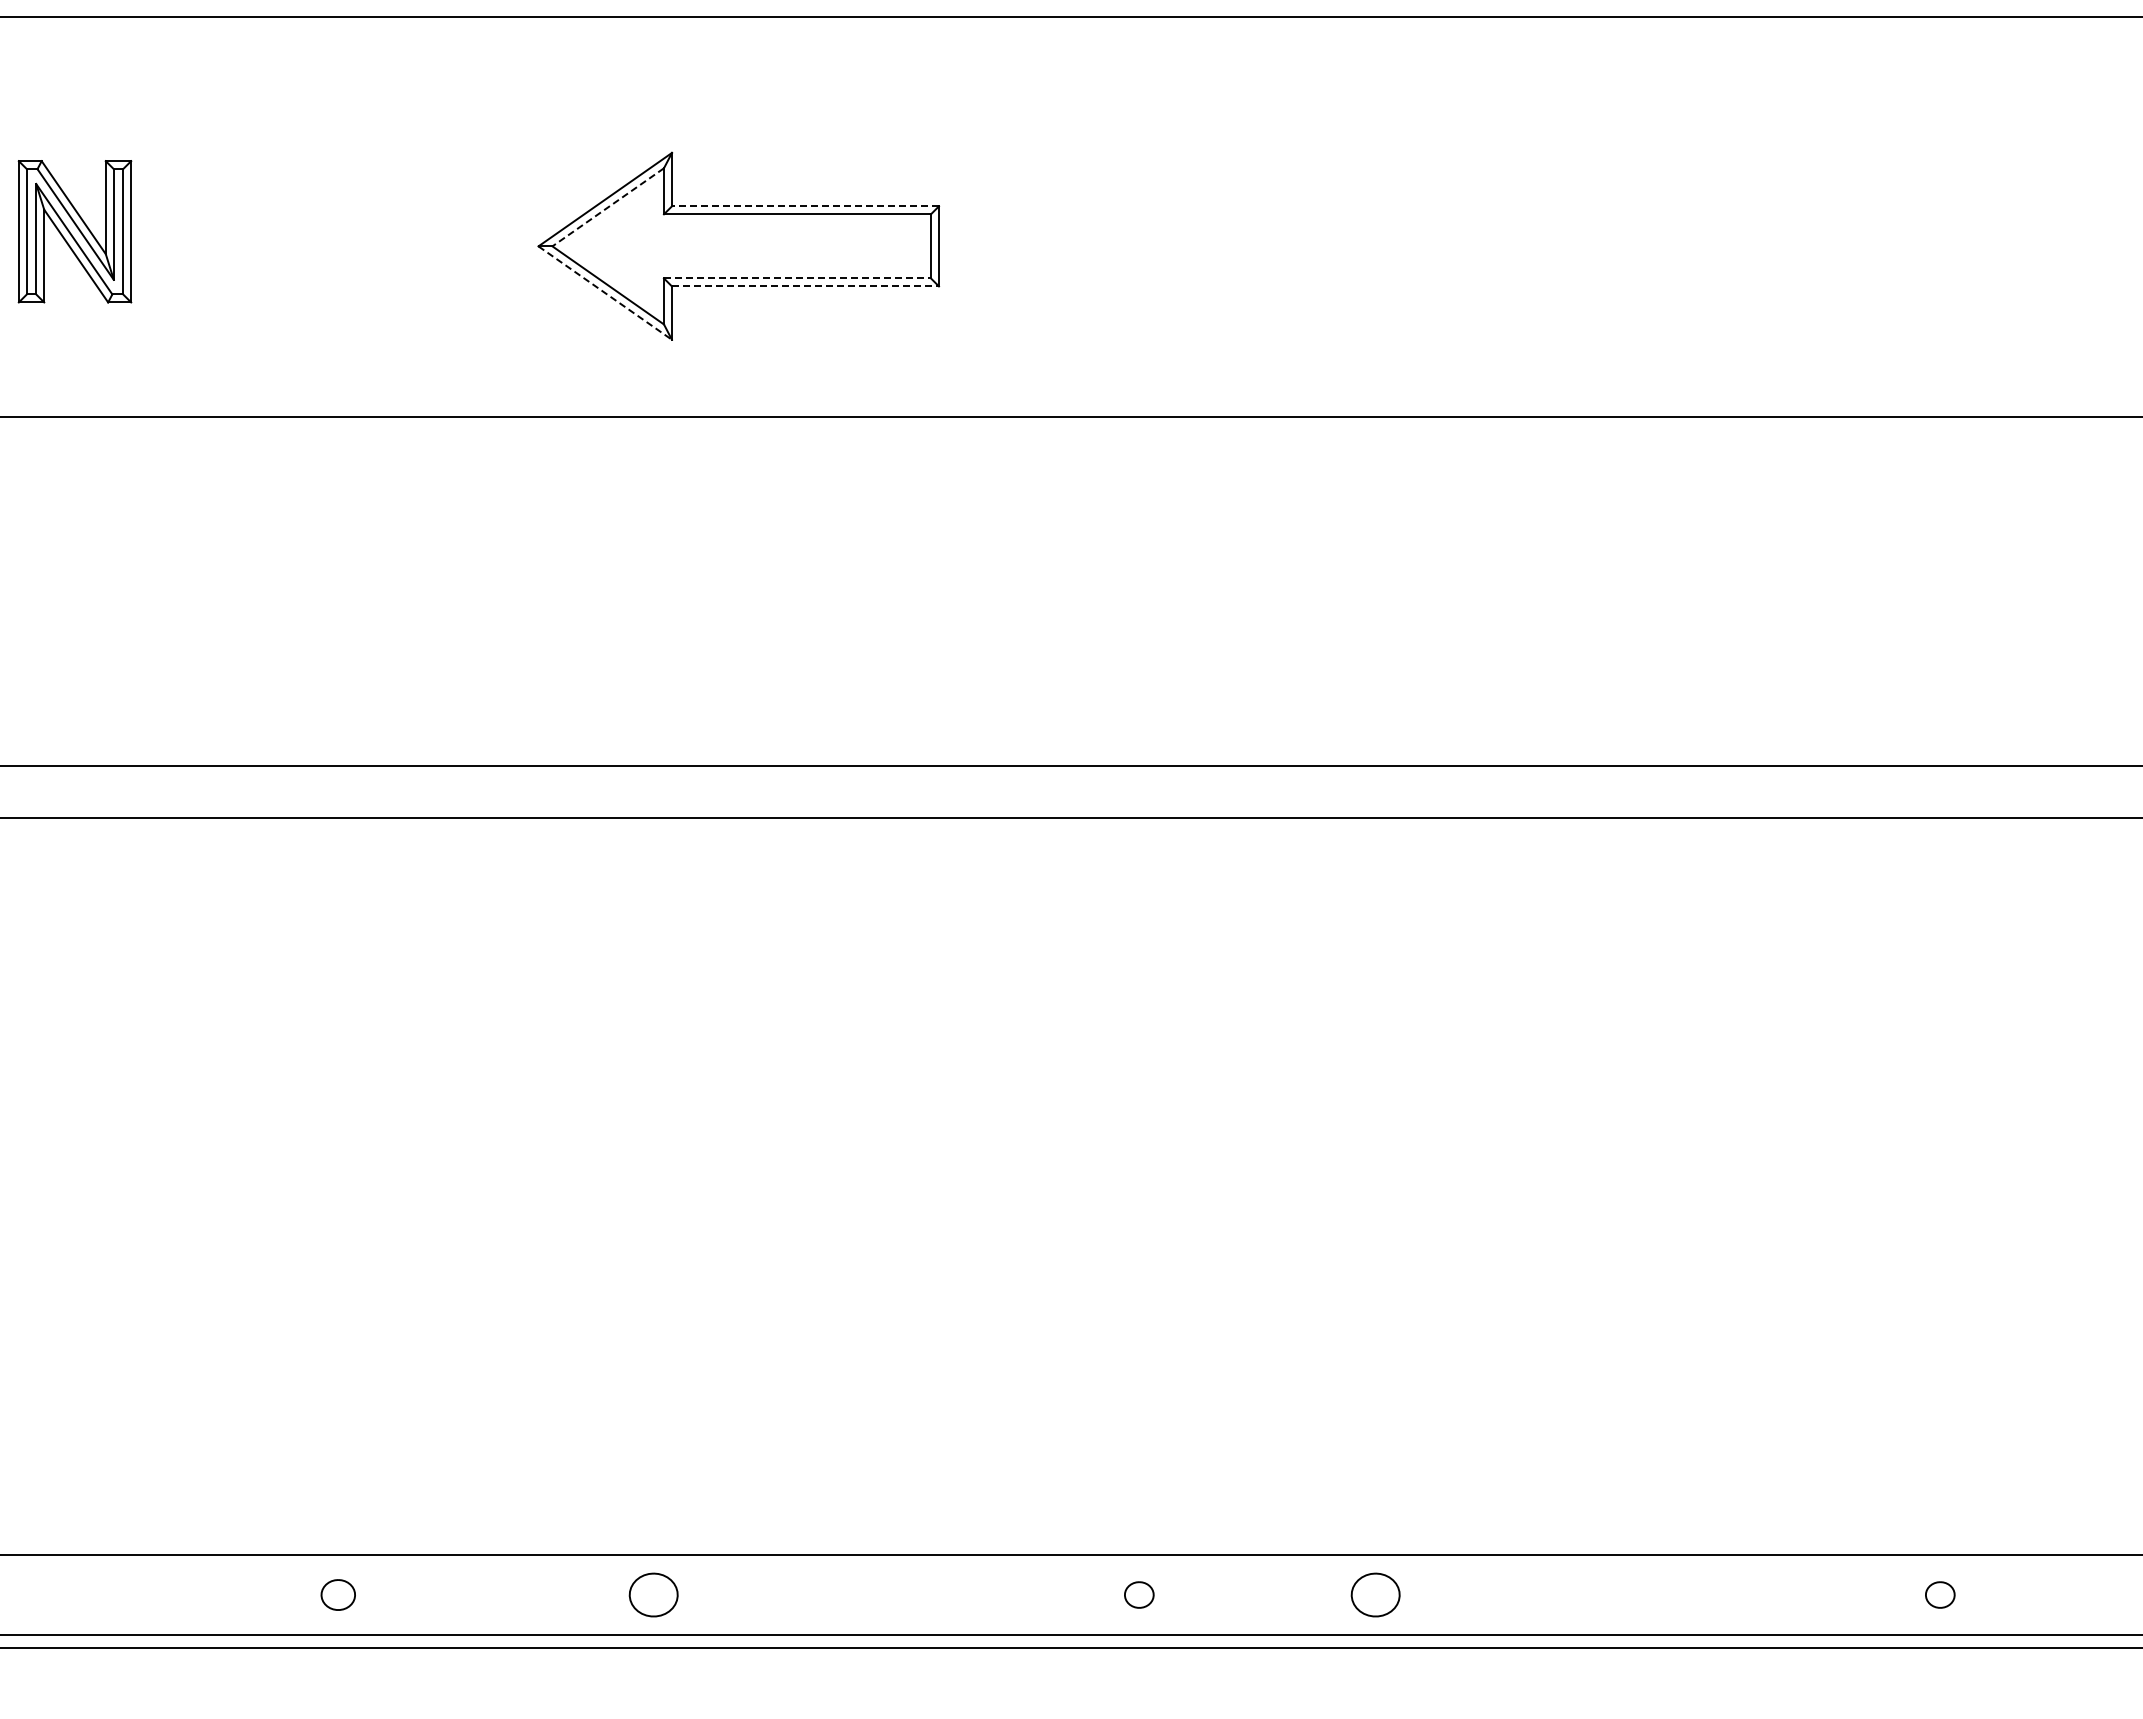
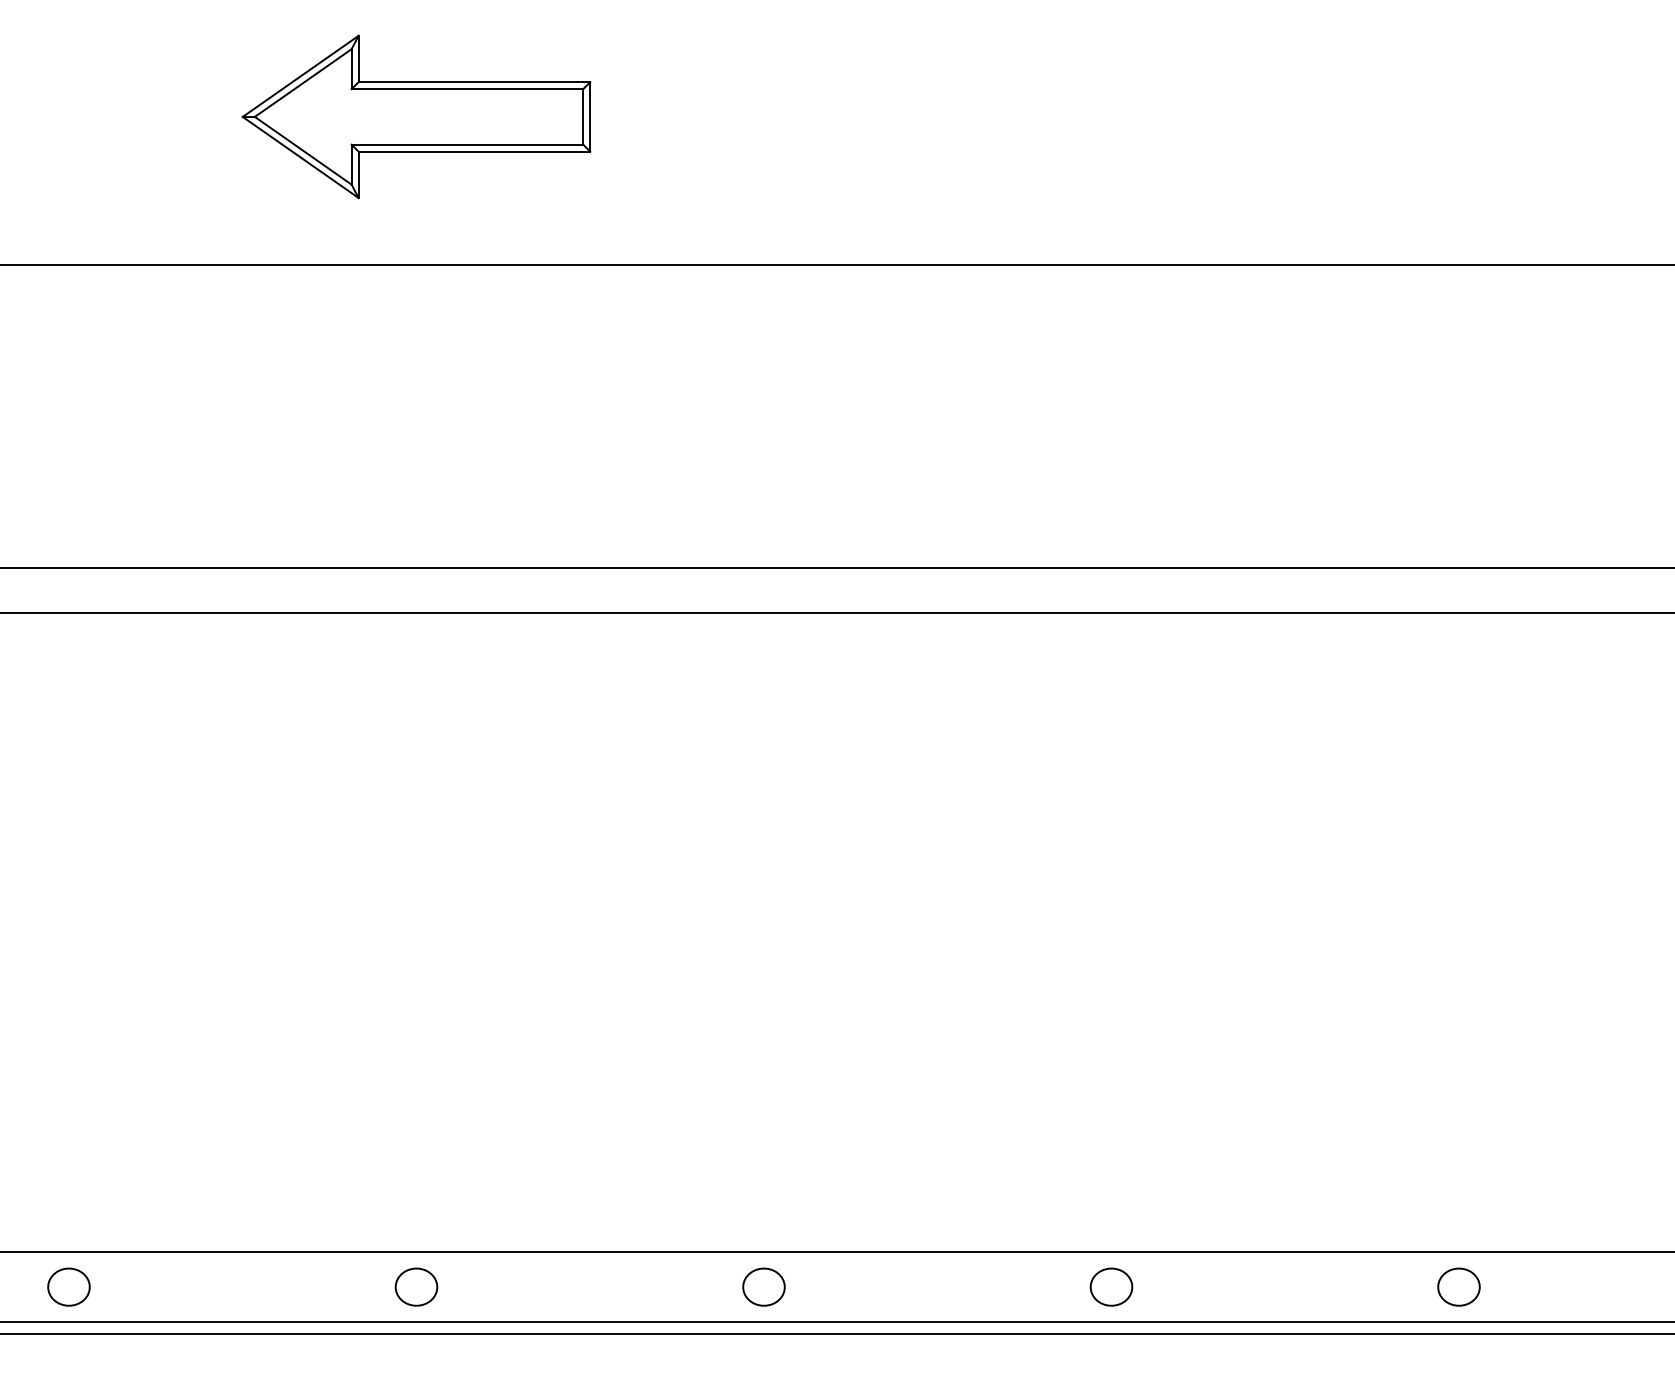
line: (804, 206) -> (473, 82), dashed -> solid
line: (607, 207) -> (302, 83), dashed -> solid
line: (797, 278) -> (467, 144), dashed -> solid
line: (805, 286) -> (474, 151), dashed -> solid
line: (605, 293) -> (300, 157), dashed -> solid
part: (338, 1594) -> (69, 1286), size x1.43
part: (653, 1594) -> (416, 1286), moved
part: (1139, 1594) -> (764, 1286), size x1.67
part: (1375, 1594) -> (1111, 1286), moved
part: (1940, 1594) -> (1459, 1286), size x1.67

